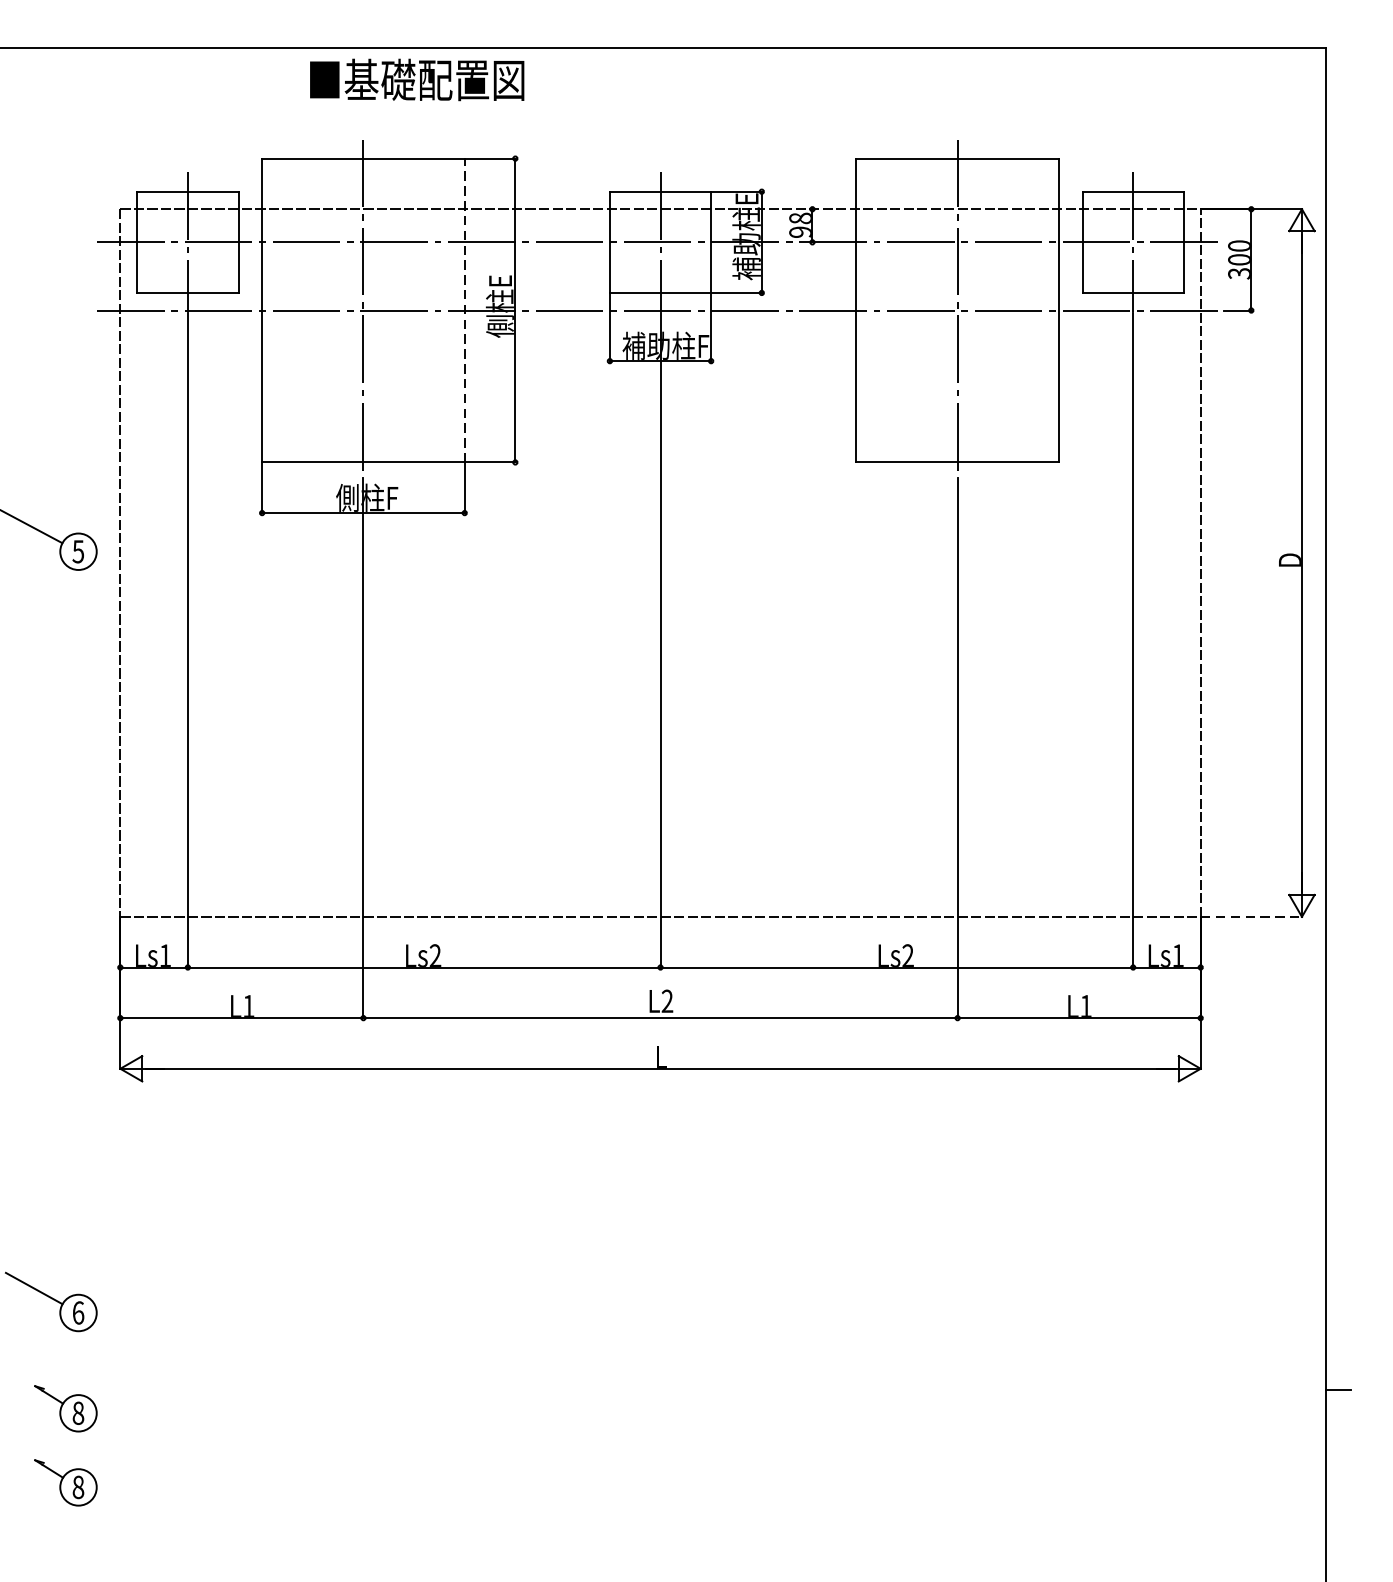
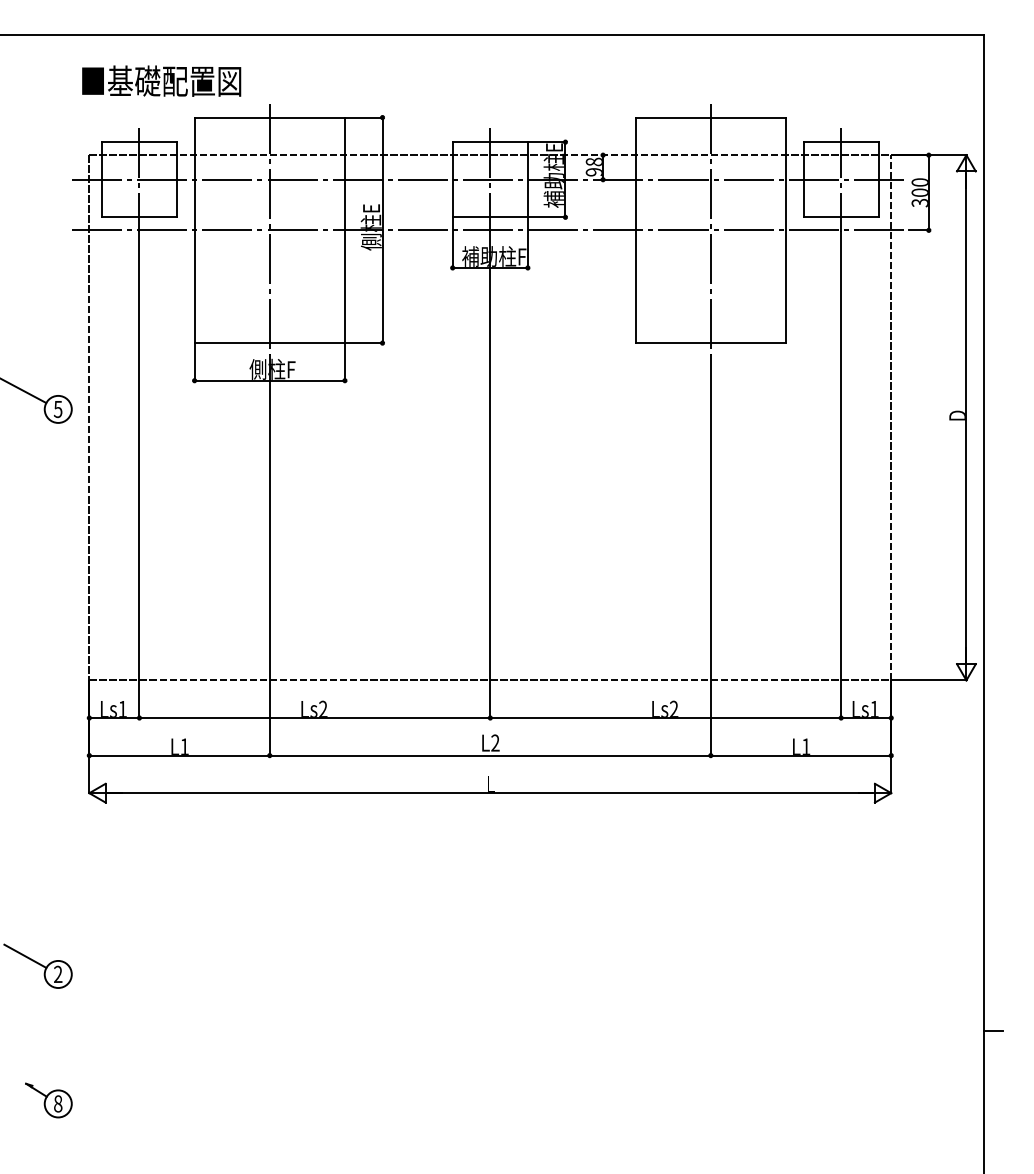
text: (416, 79) -> (161, 80), moved
line: (464, 310) -> (344, 230), dashed -> solid
line: (1252, 916) -> (929, 680), dashed -> solid
text: (78, 1313) -> (58, 974), 6 -> 2
part: (65, 1408) -> (48, 1045), removed

